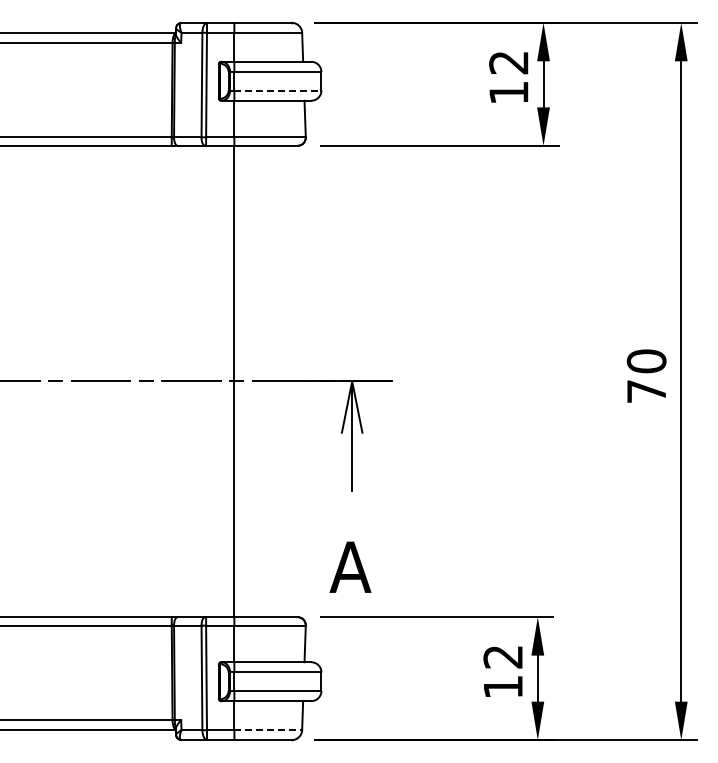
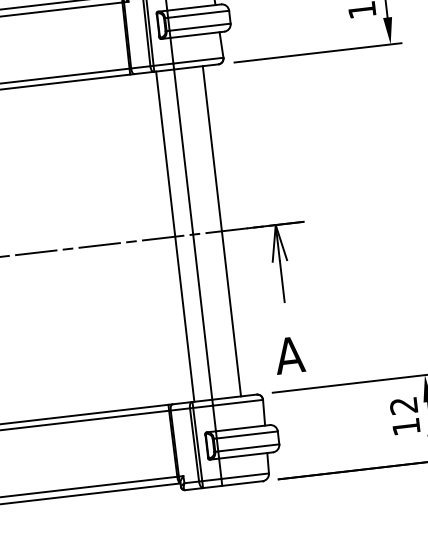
line: (277, 90) -> (199, 27), dashed -> solid
line: (208, 381) -> (175, 236), added
line: (275, 381) -> (222, 231), added
line: (268, 730) -> (245, 476), dashed -> solid

